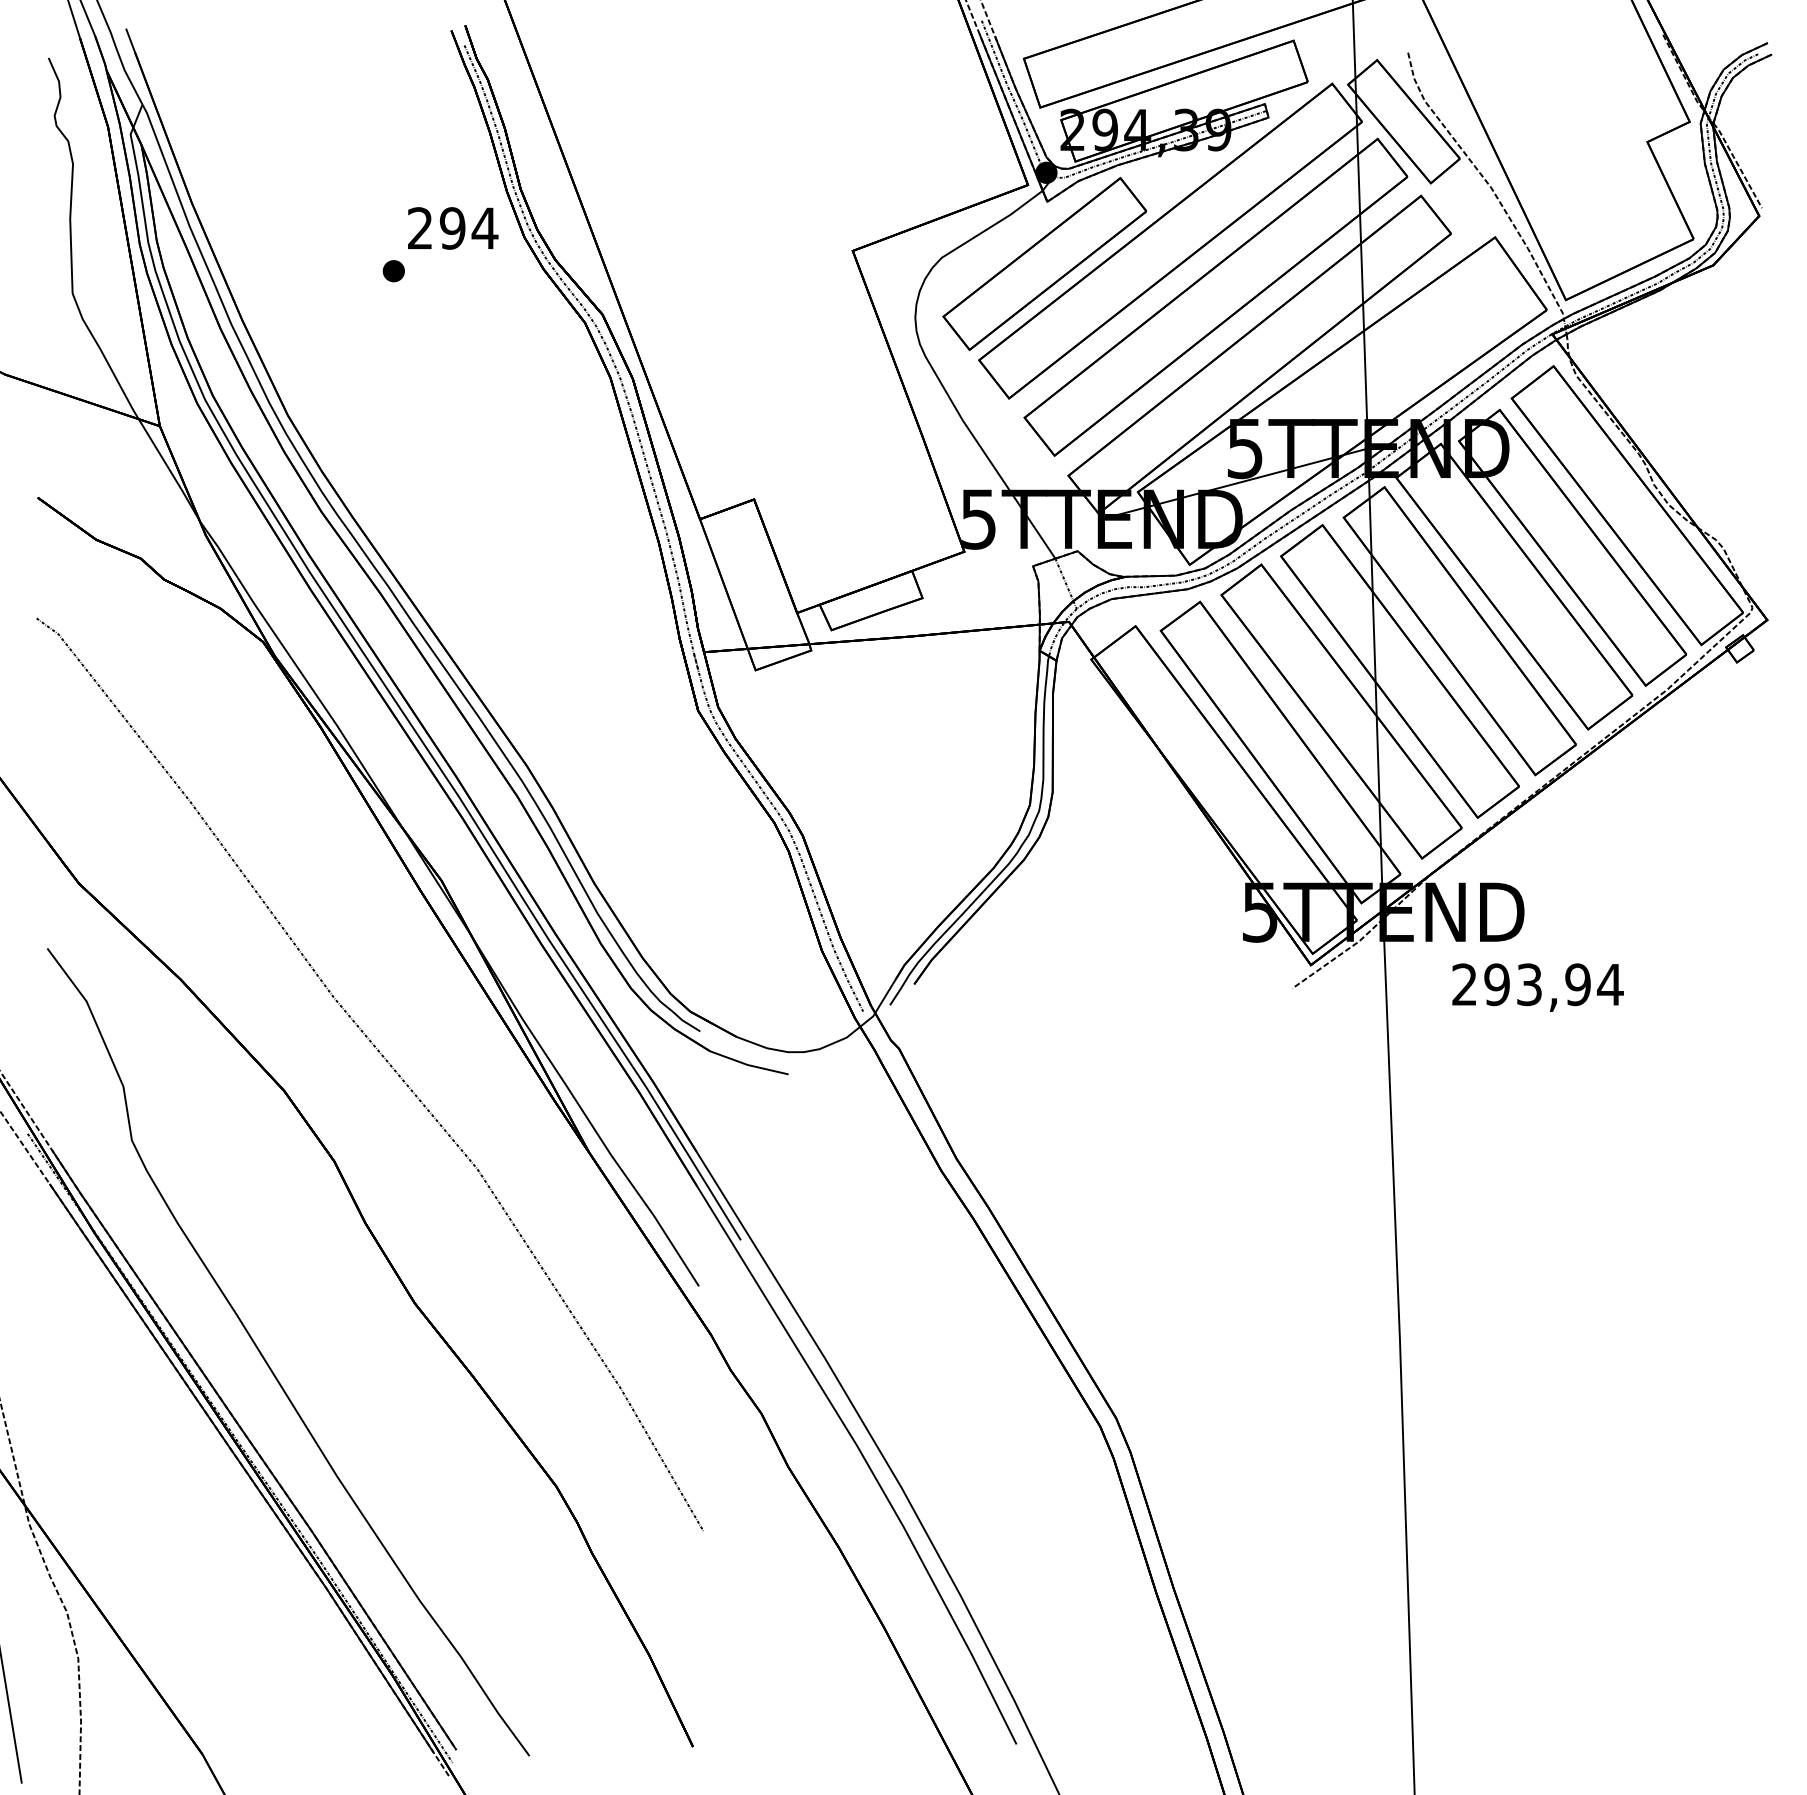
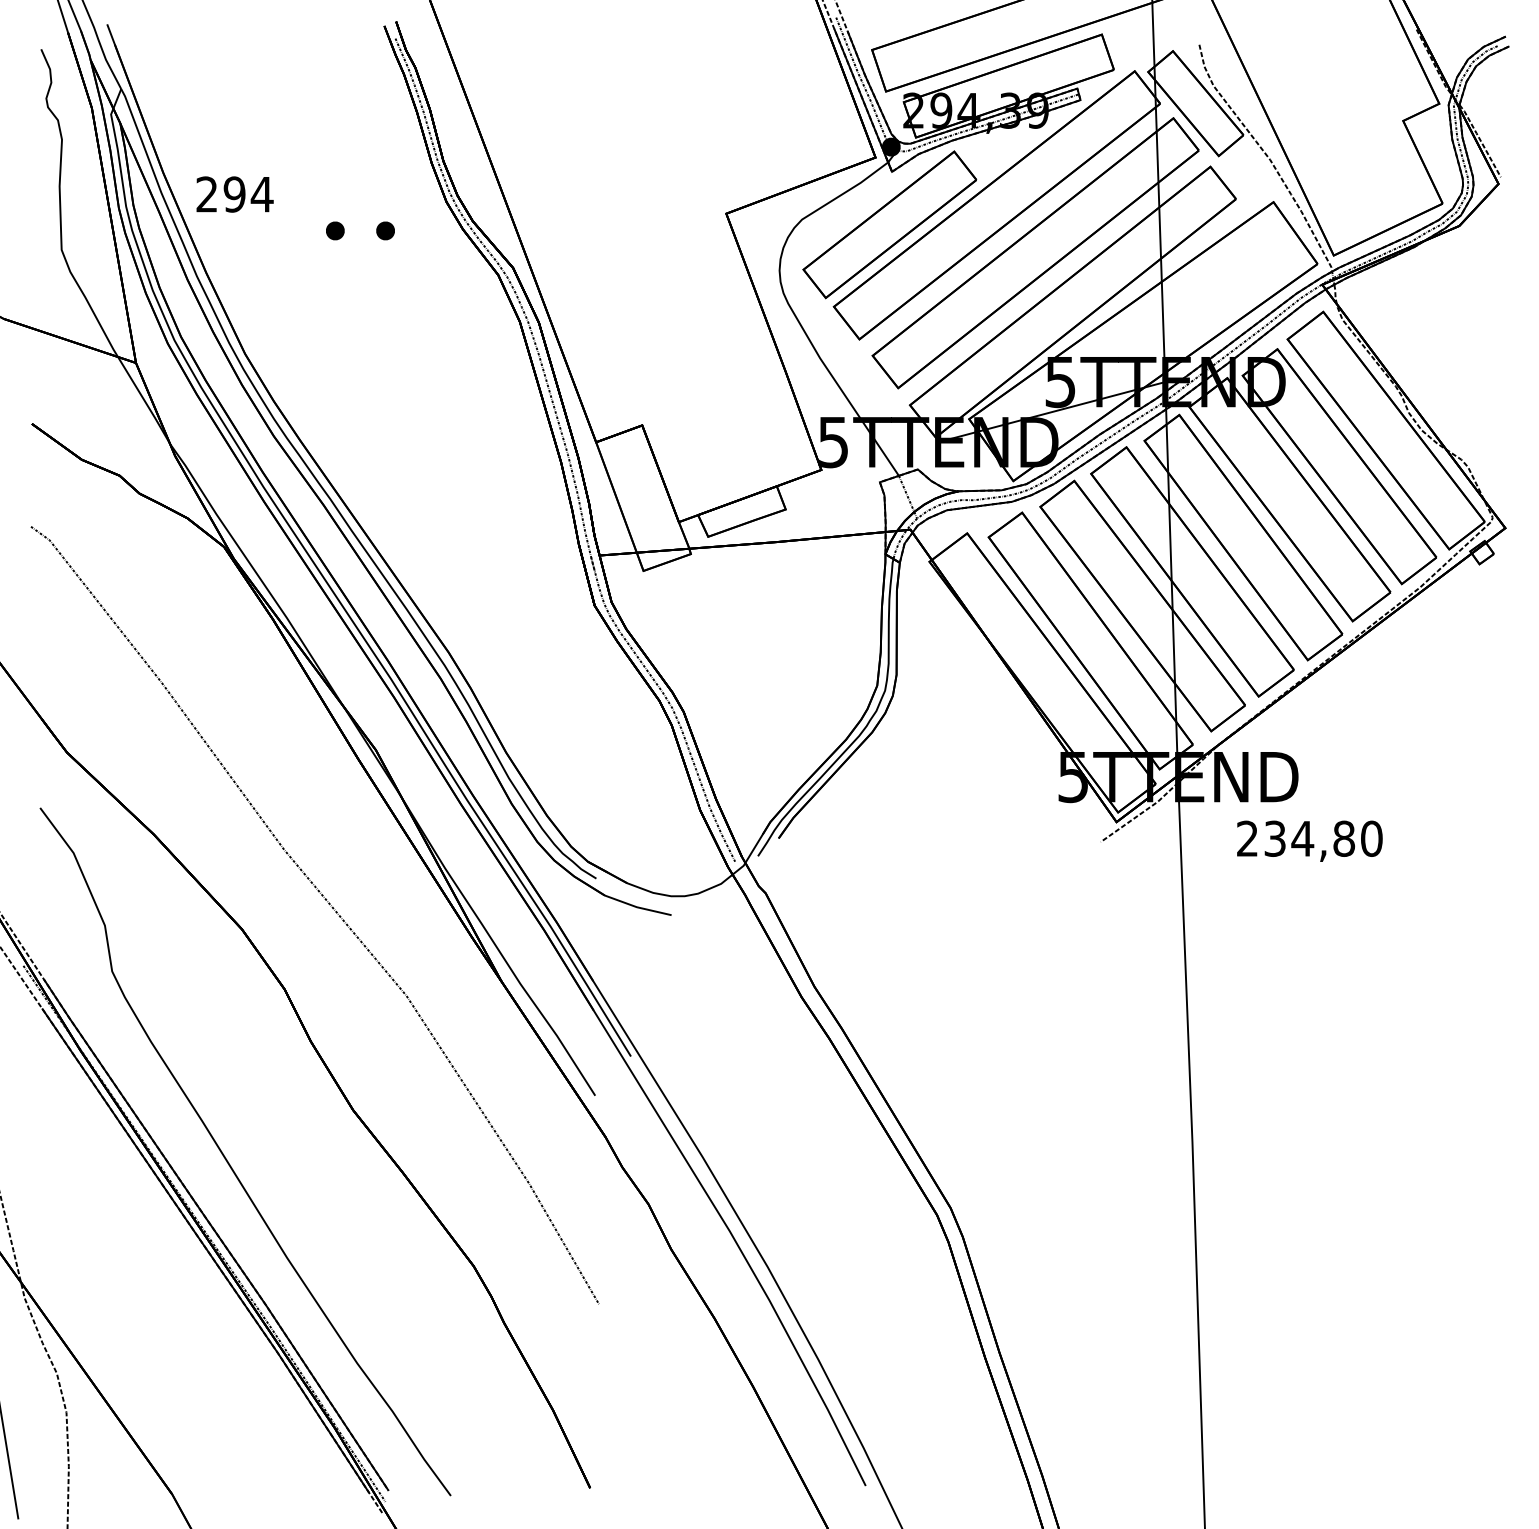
text: (453, 228) -> (235, 194), moved
part: (452, 271) -> (385, 231), added
text: (1553, 984) -> (1323, 838), 293,94 -> 234,80

